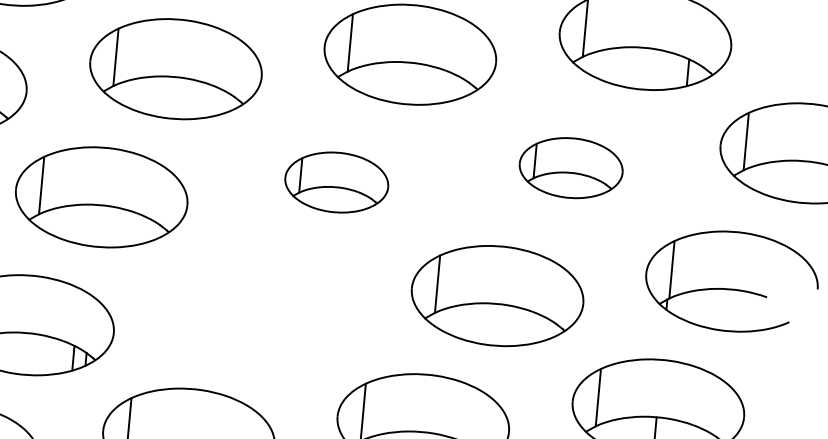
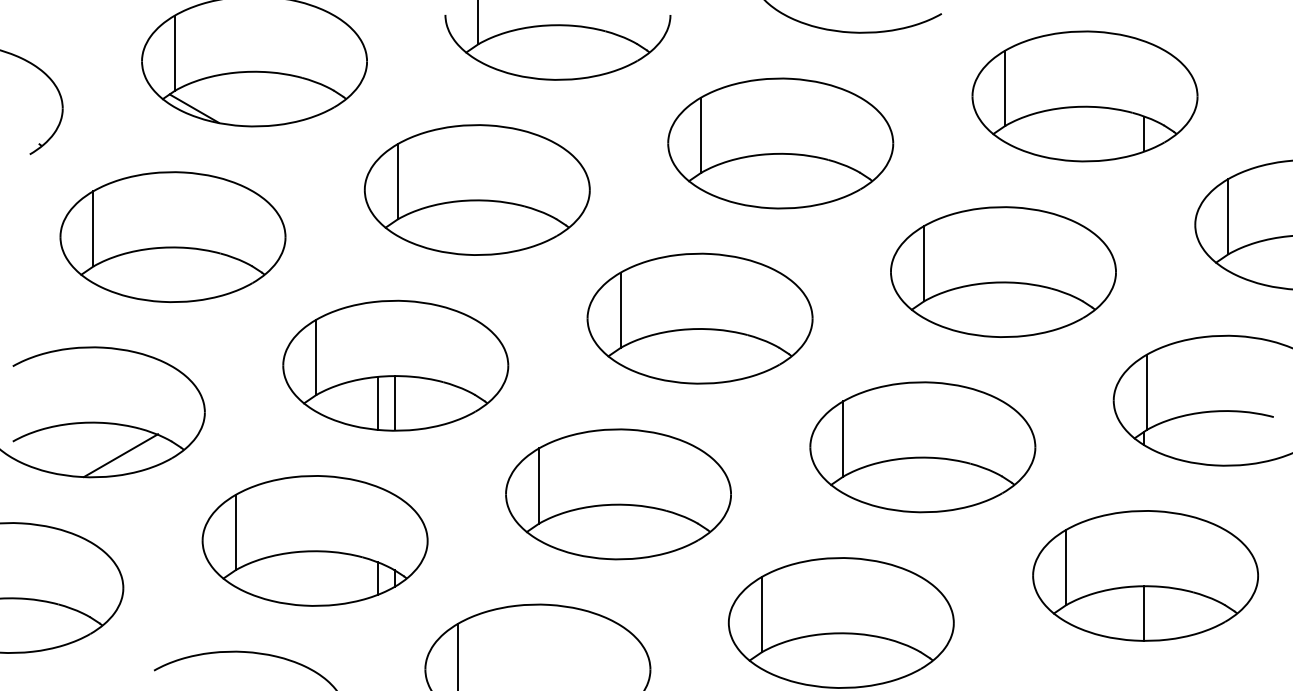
part: (571, 167) -> (1003, 271), size x1.67
part: (336, 182) -> (699, 318), size x1.67
line: (85, 224) -> (378, 403), added
line: (98, 226) -> (394, 403), added
part: (262, 310) -> (618, 494), added

